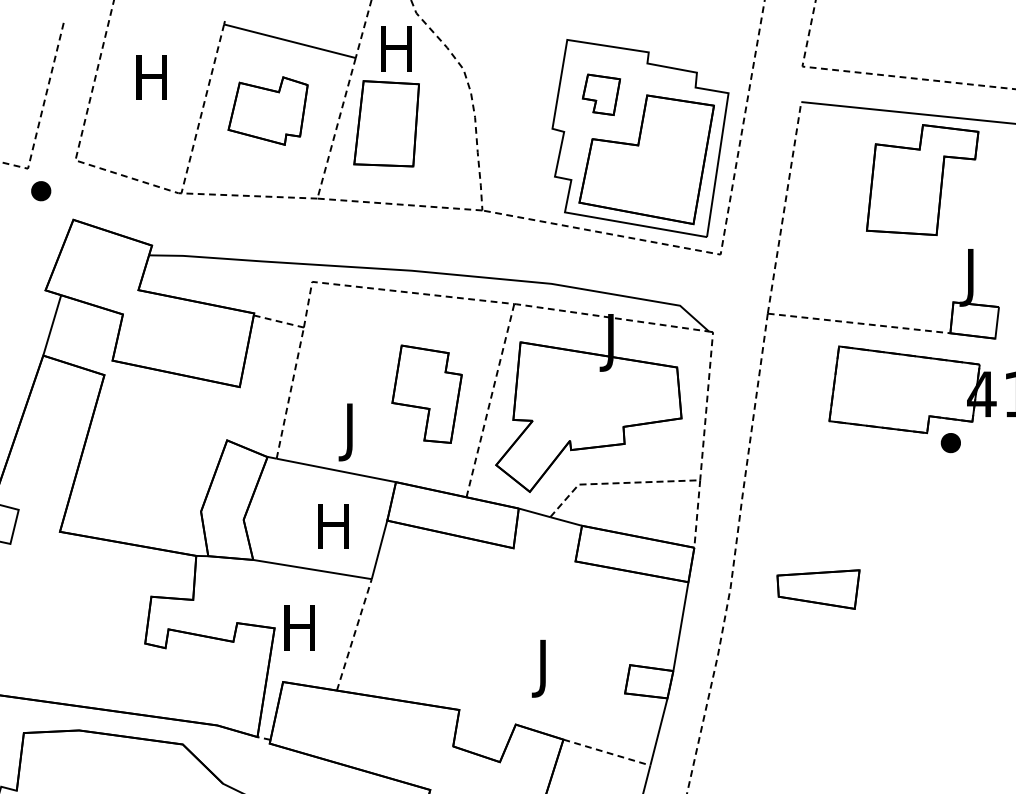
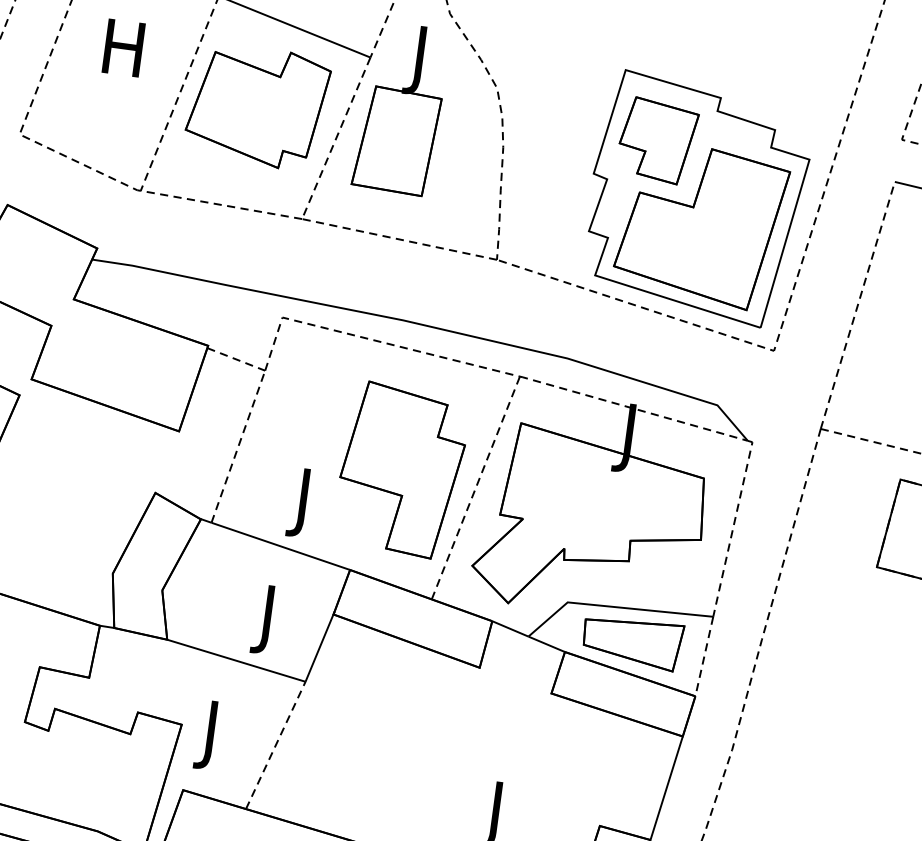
text: (396, 55) -> (419, 61), H -> J
part: (601, 94) -> (657, 140), size x1.67
part: (267, 110) -> (256, 105), size x1.43
part: (426, 393) -> (400, 469), size x1.43
line: (617, 483) -> (614, 607), dashed -> solid
text: (333, 532) -> (267, 619), H -> J
part: (818, 589) -> (632, 642), moved
text: (299, 633) -> (210, 734), H -> J

